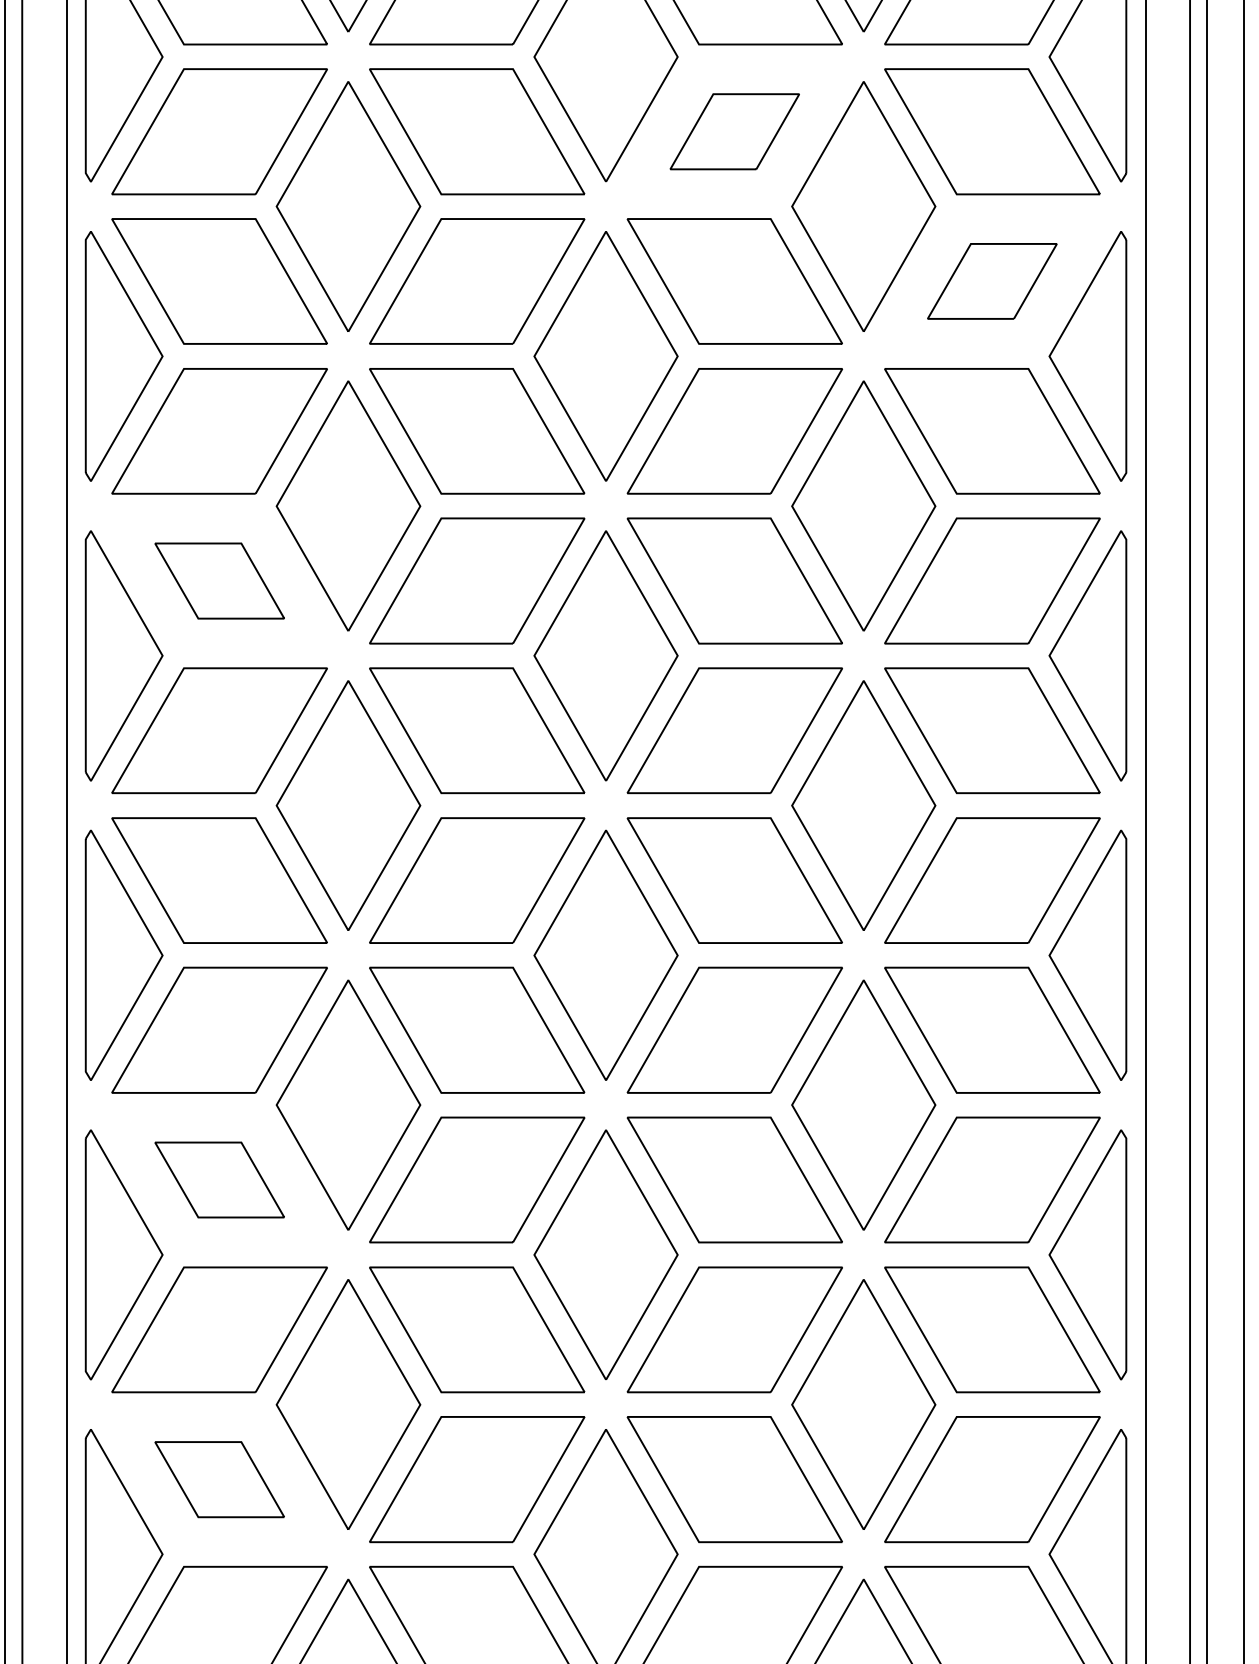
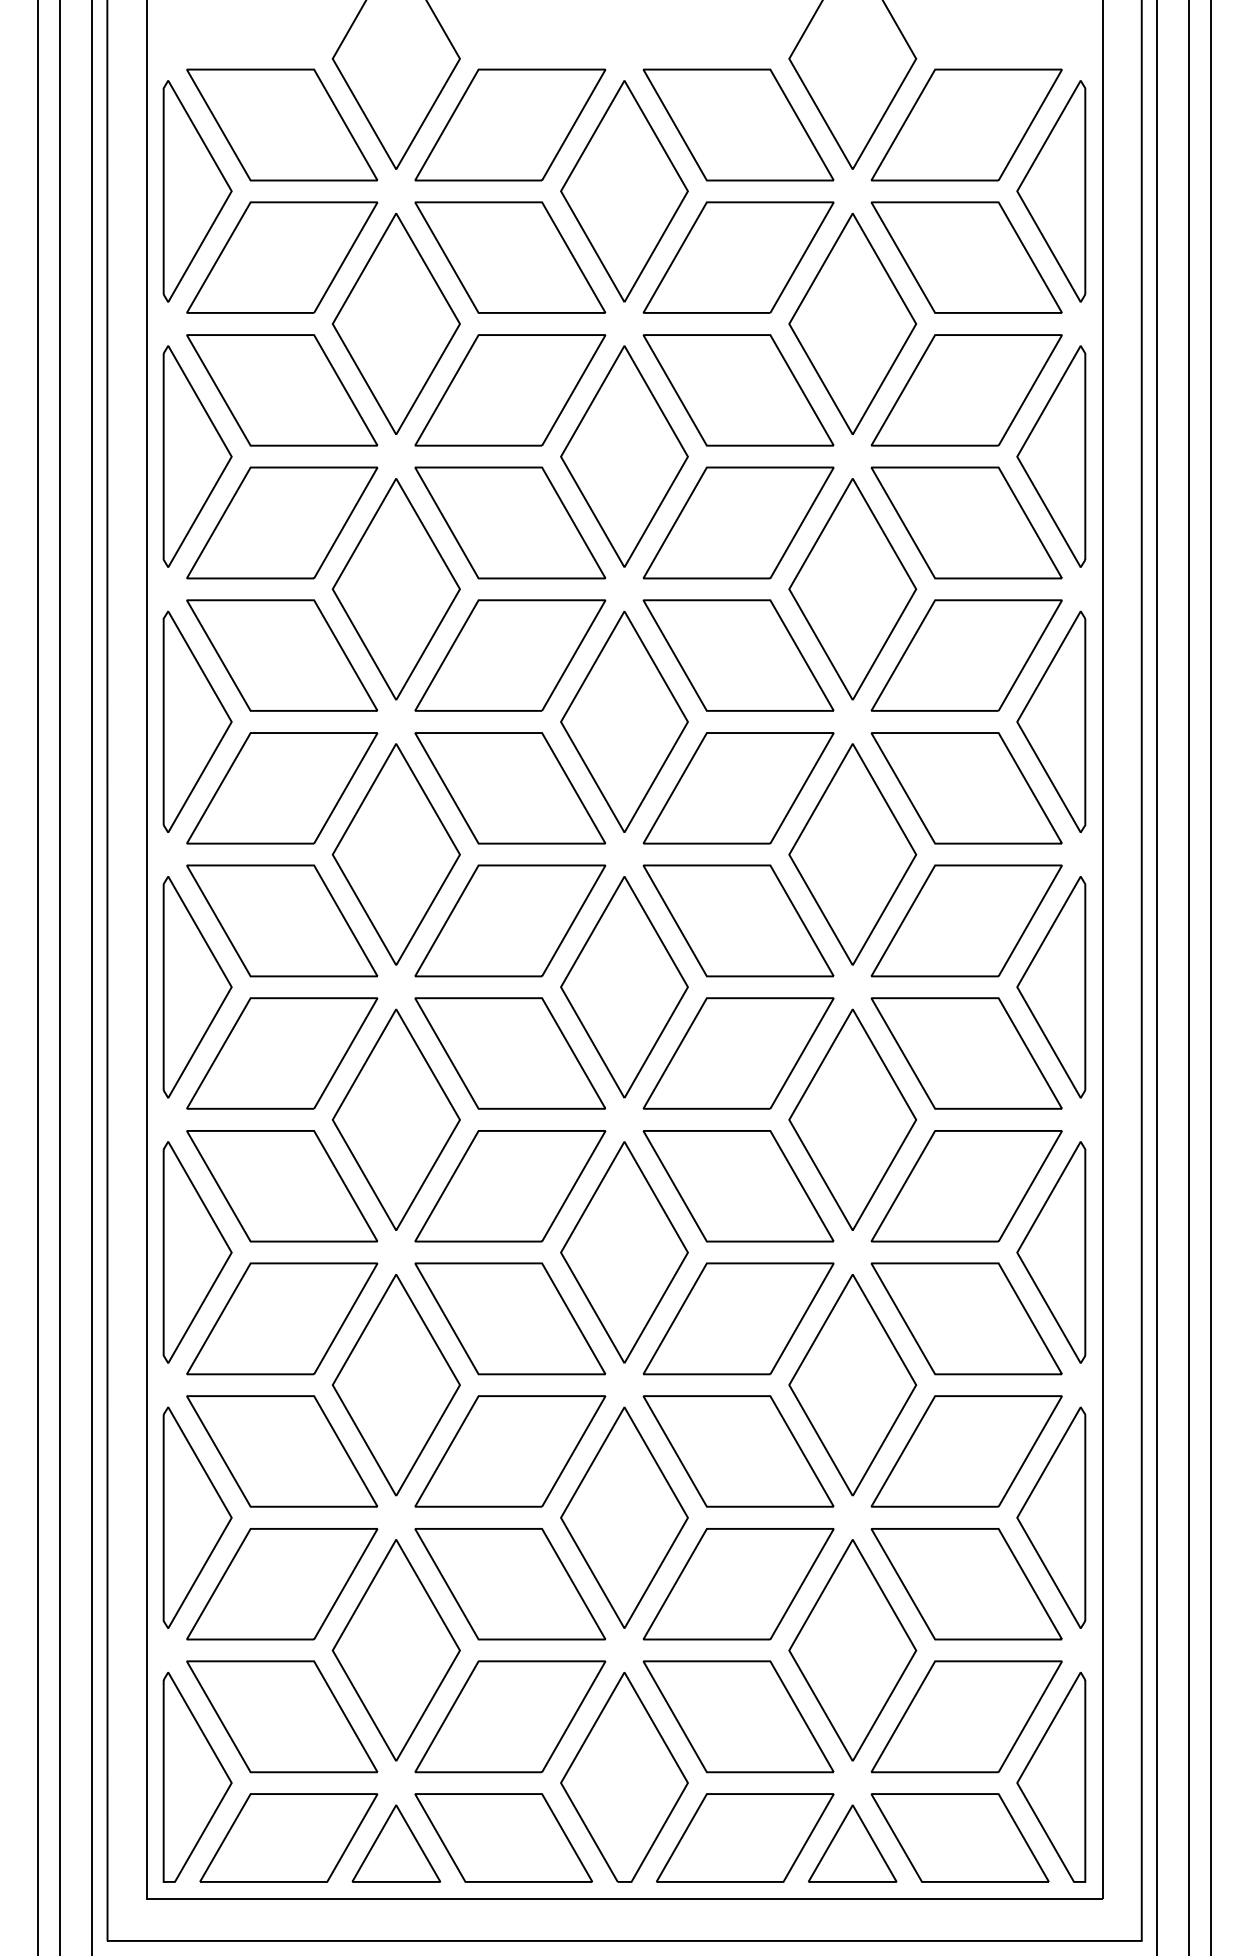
part: (734, 131) -> (738, 522), size x1.67
part: (992, 281) -> (966, 655), size x1.67
part: (219, 580) -> (282, 920), size x1.67
part: (219, 1180) -> (282, 1451), size x1.67
part: (219, 1479) -> (282, 1716), size x1.67

